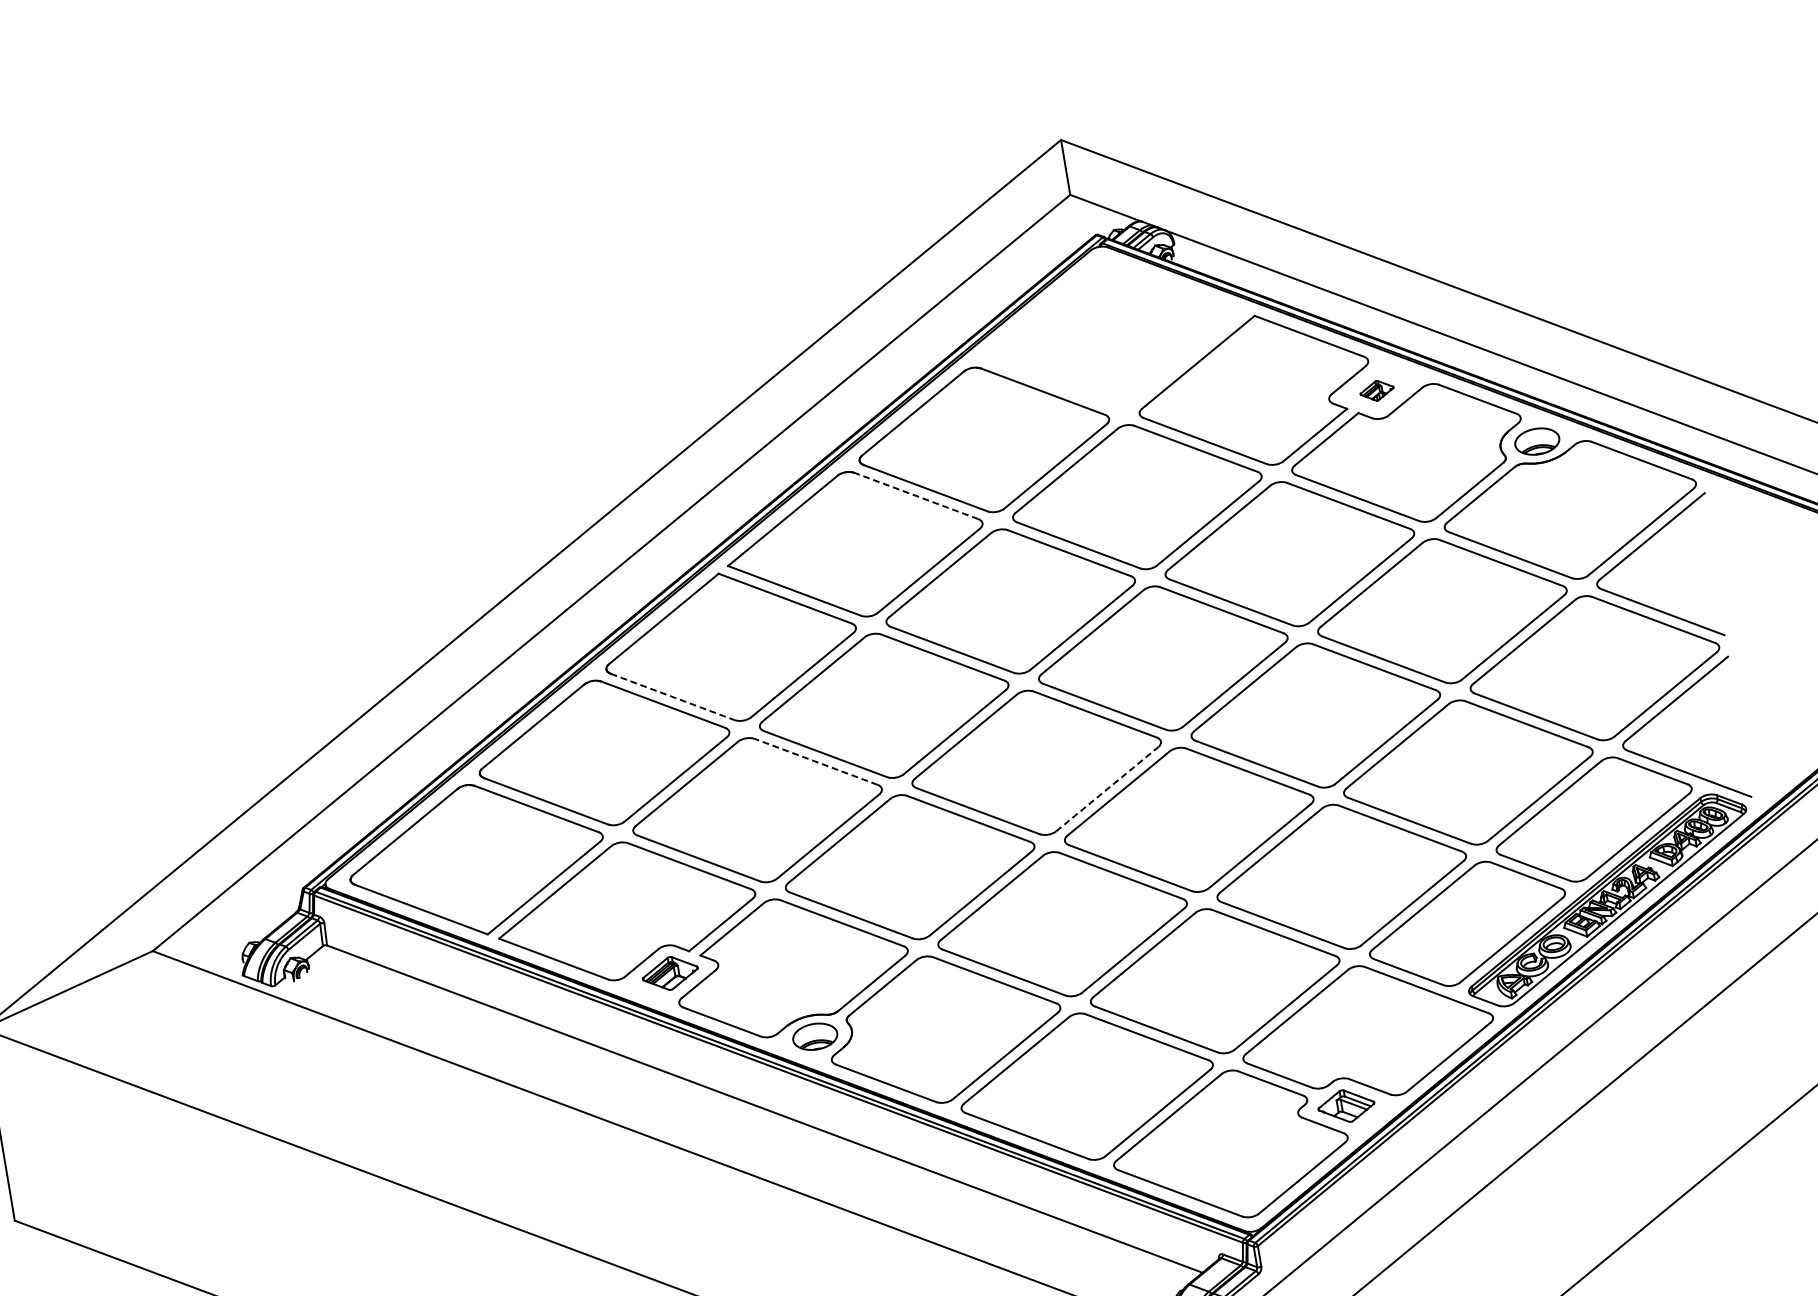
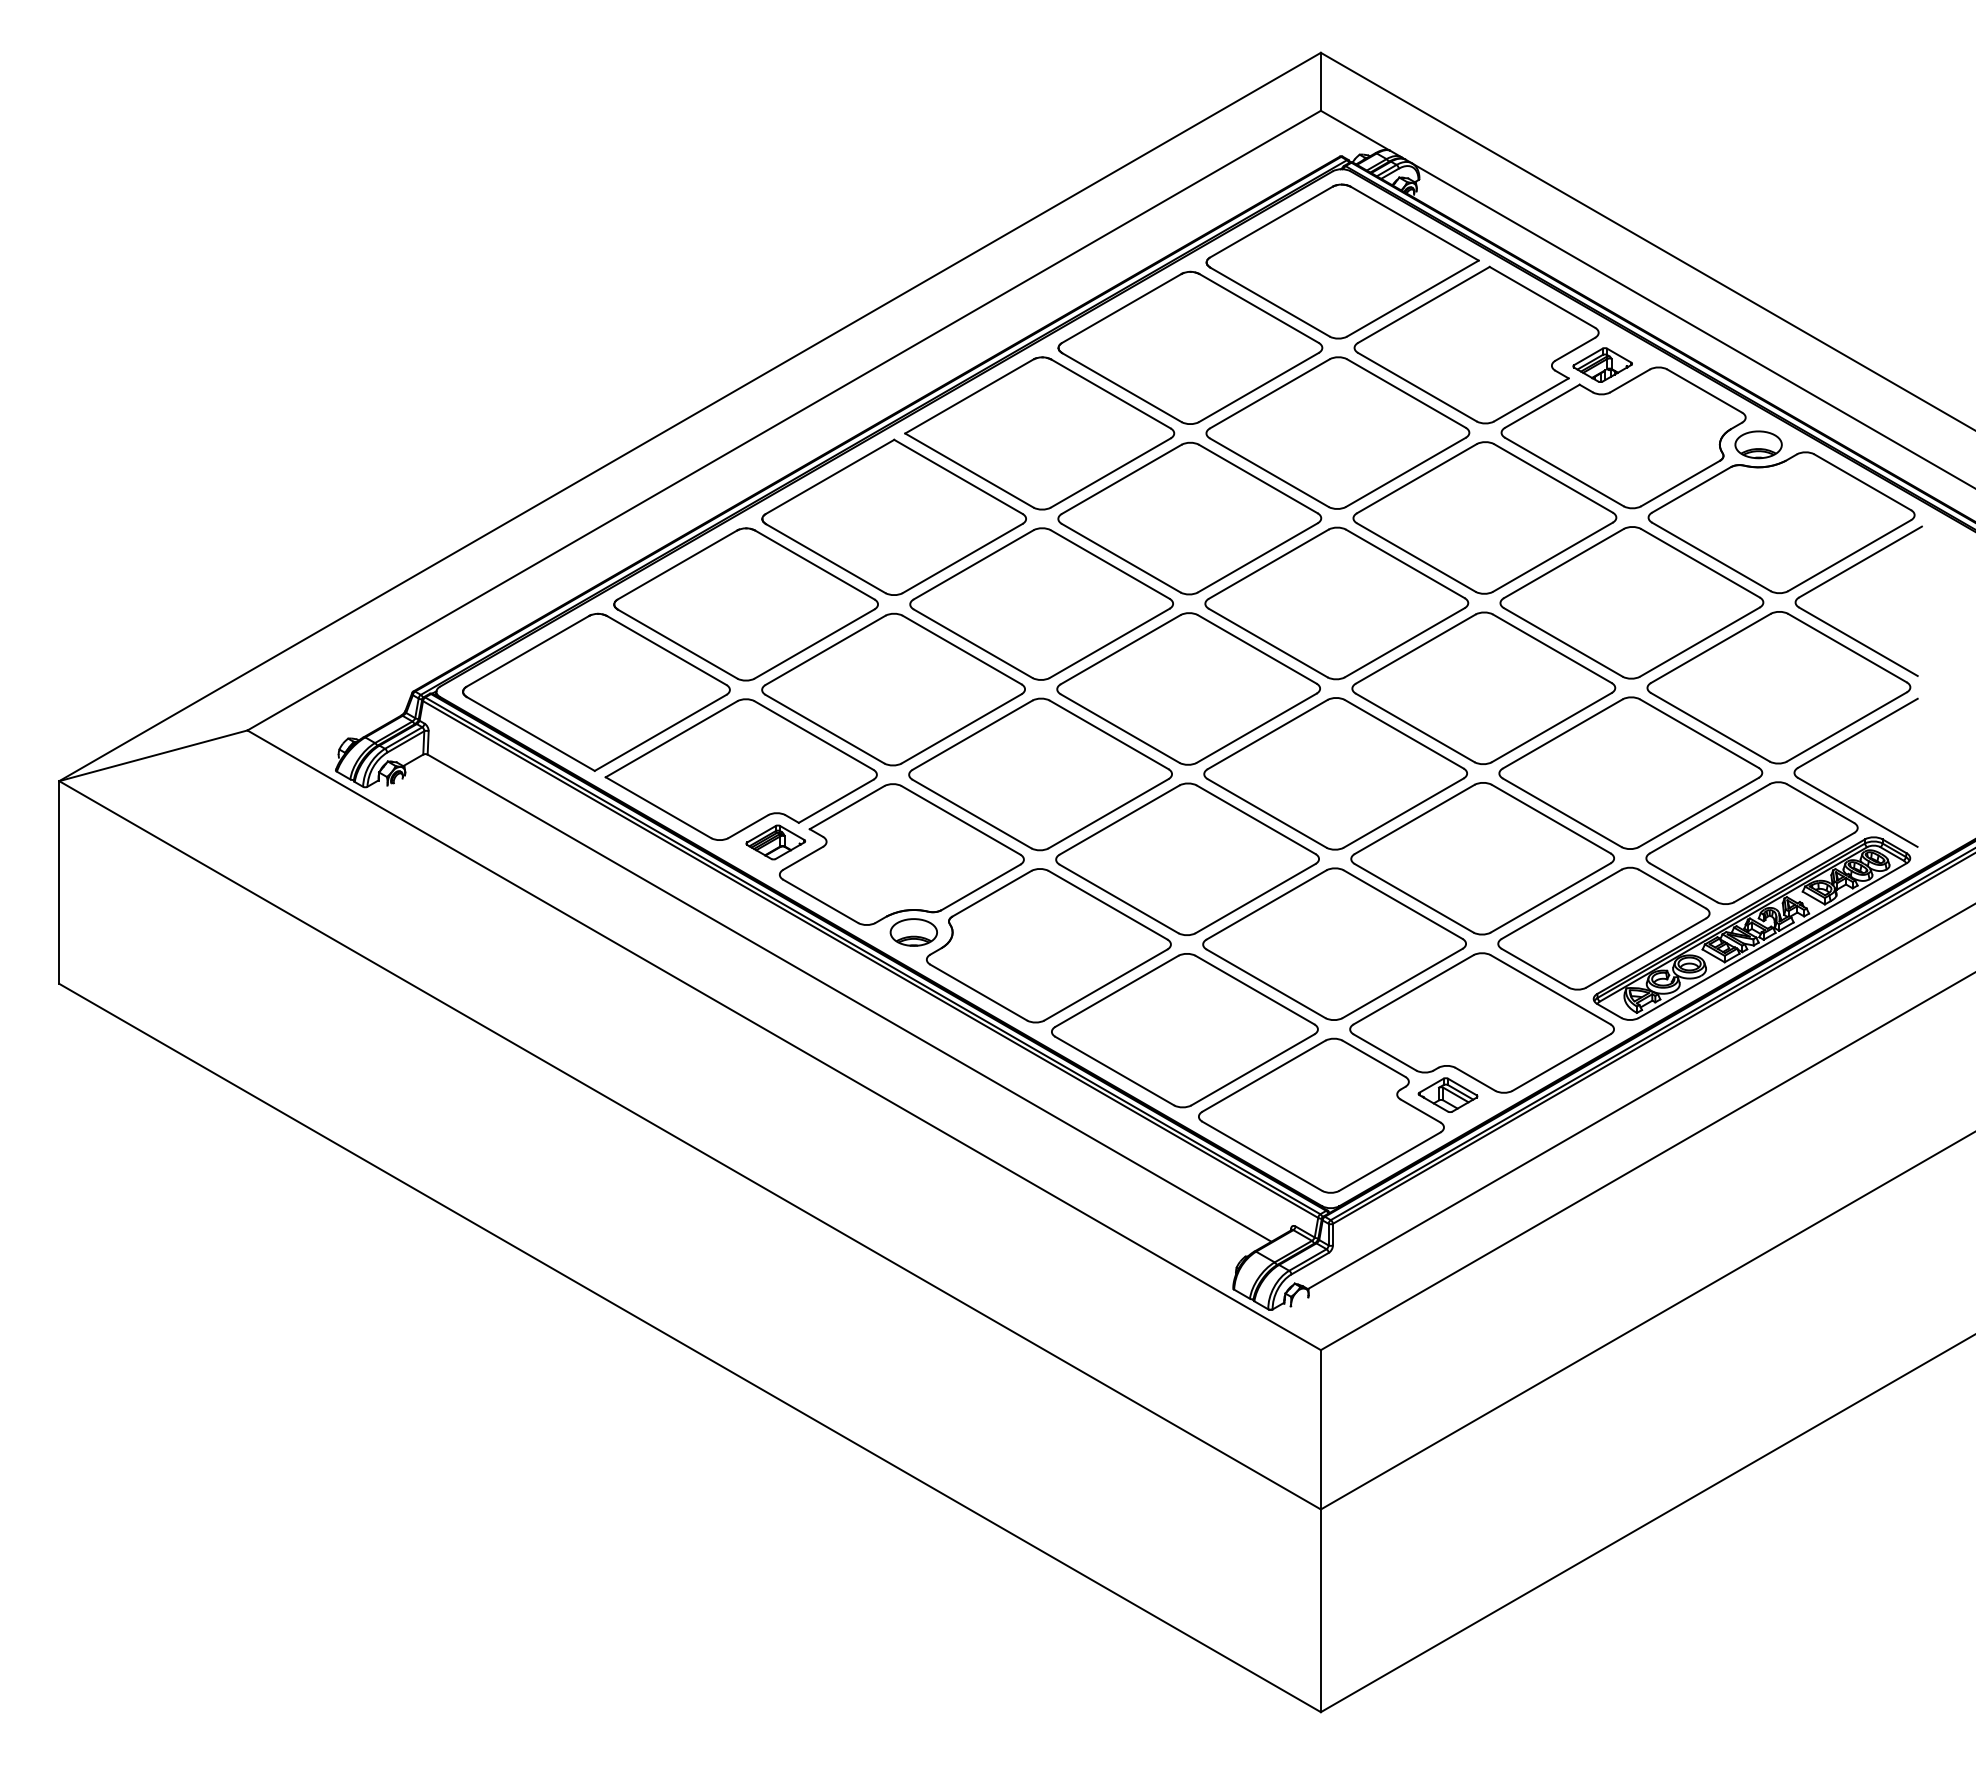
part: (1114, 334) -> (1342, 261), added
part: (1376, 390) -> (1602, 364), size x1.67
line: (915, 495) -> (1110, 393), dashed -> solid
line: (672, 696) -> (825, 558), dashed -> solid
line: (815, 761) -> (961, 649), dashed -> solid
line: (1108, 789) -> (1257, 728), dashed -> solid

